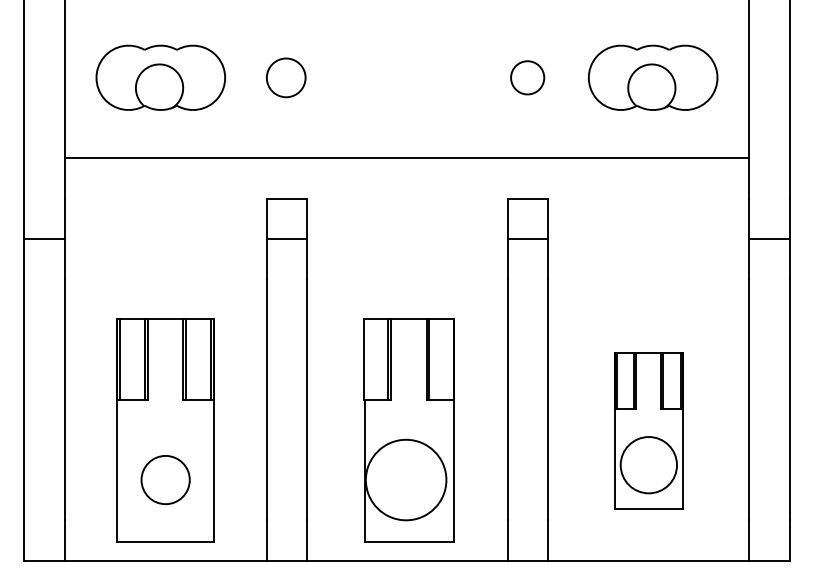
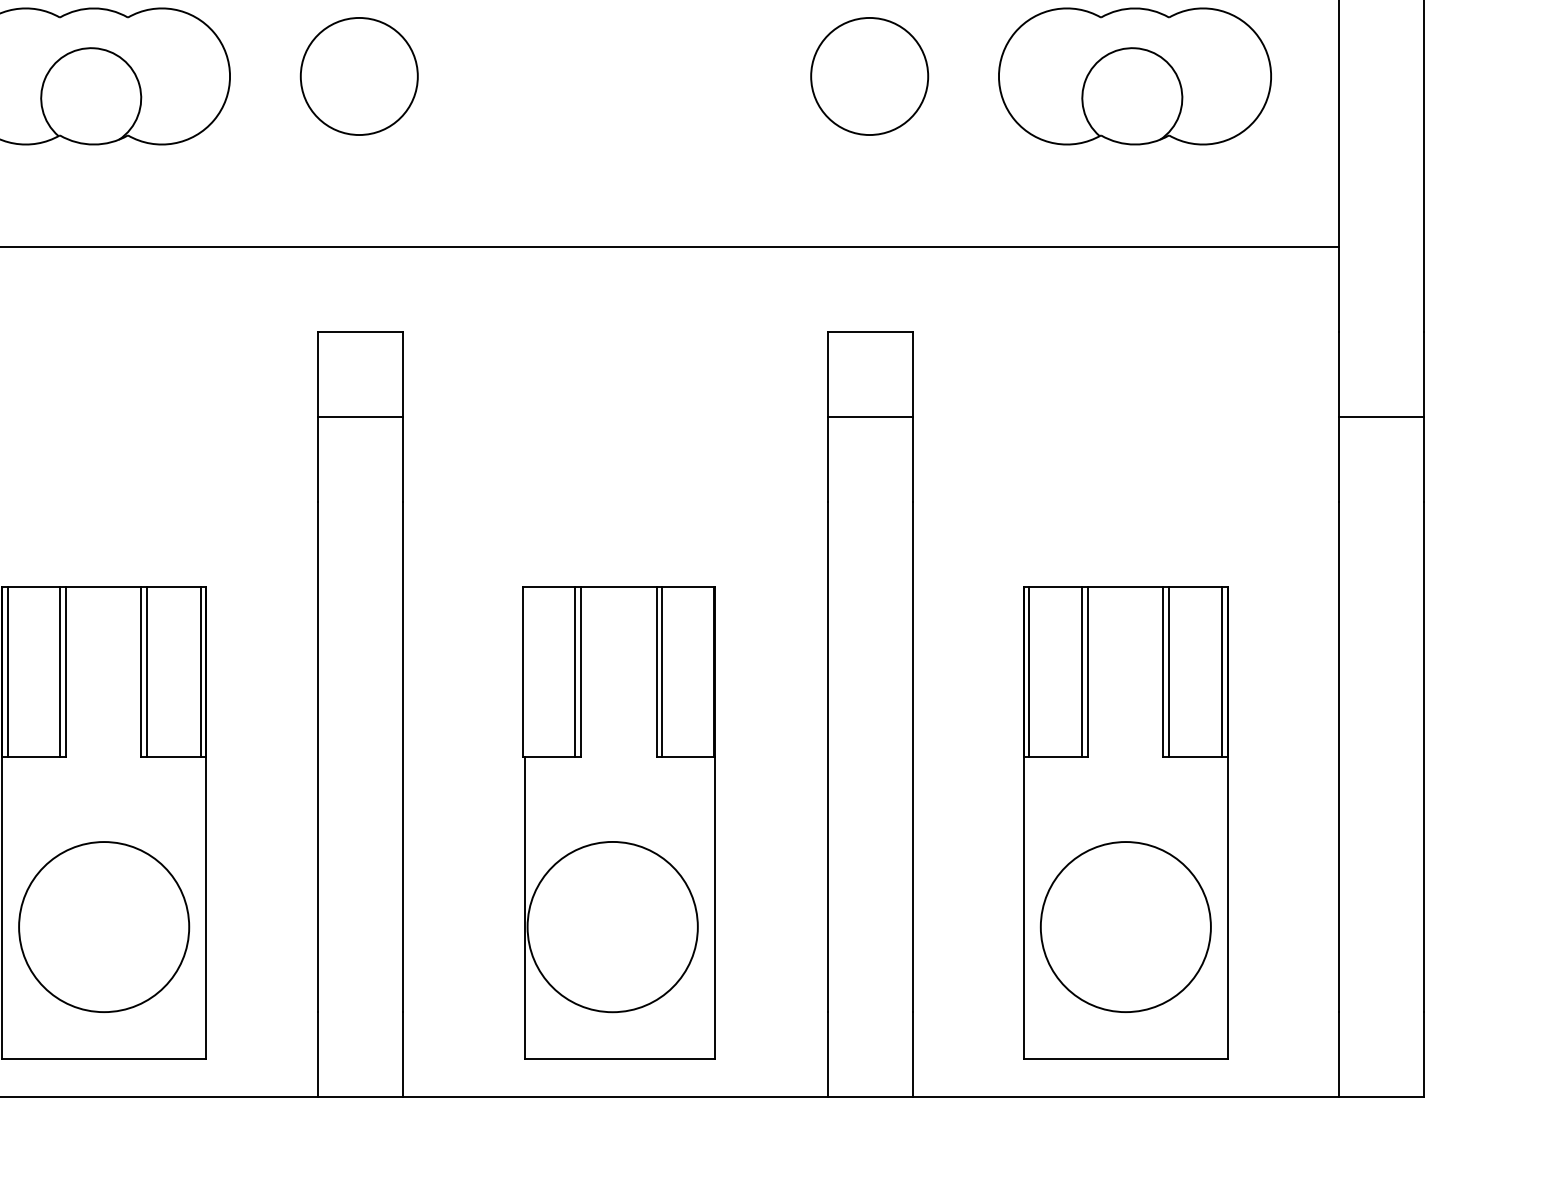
circle: (285, 77) -> (357, 75), size x1.43
circle: (527, 77) -> (869, 75), size x1.67
part: (648, 430) -> (1125, 822), size x1.43
circle: (165, 479) -> (103, 925), size x1.67

